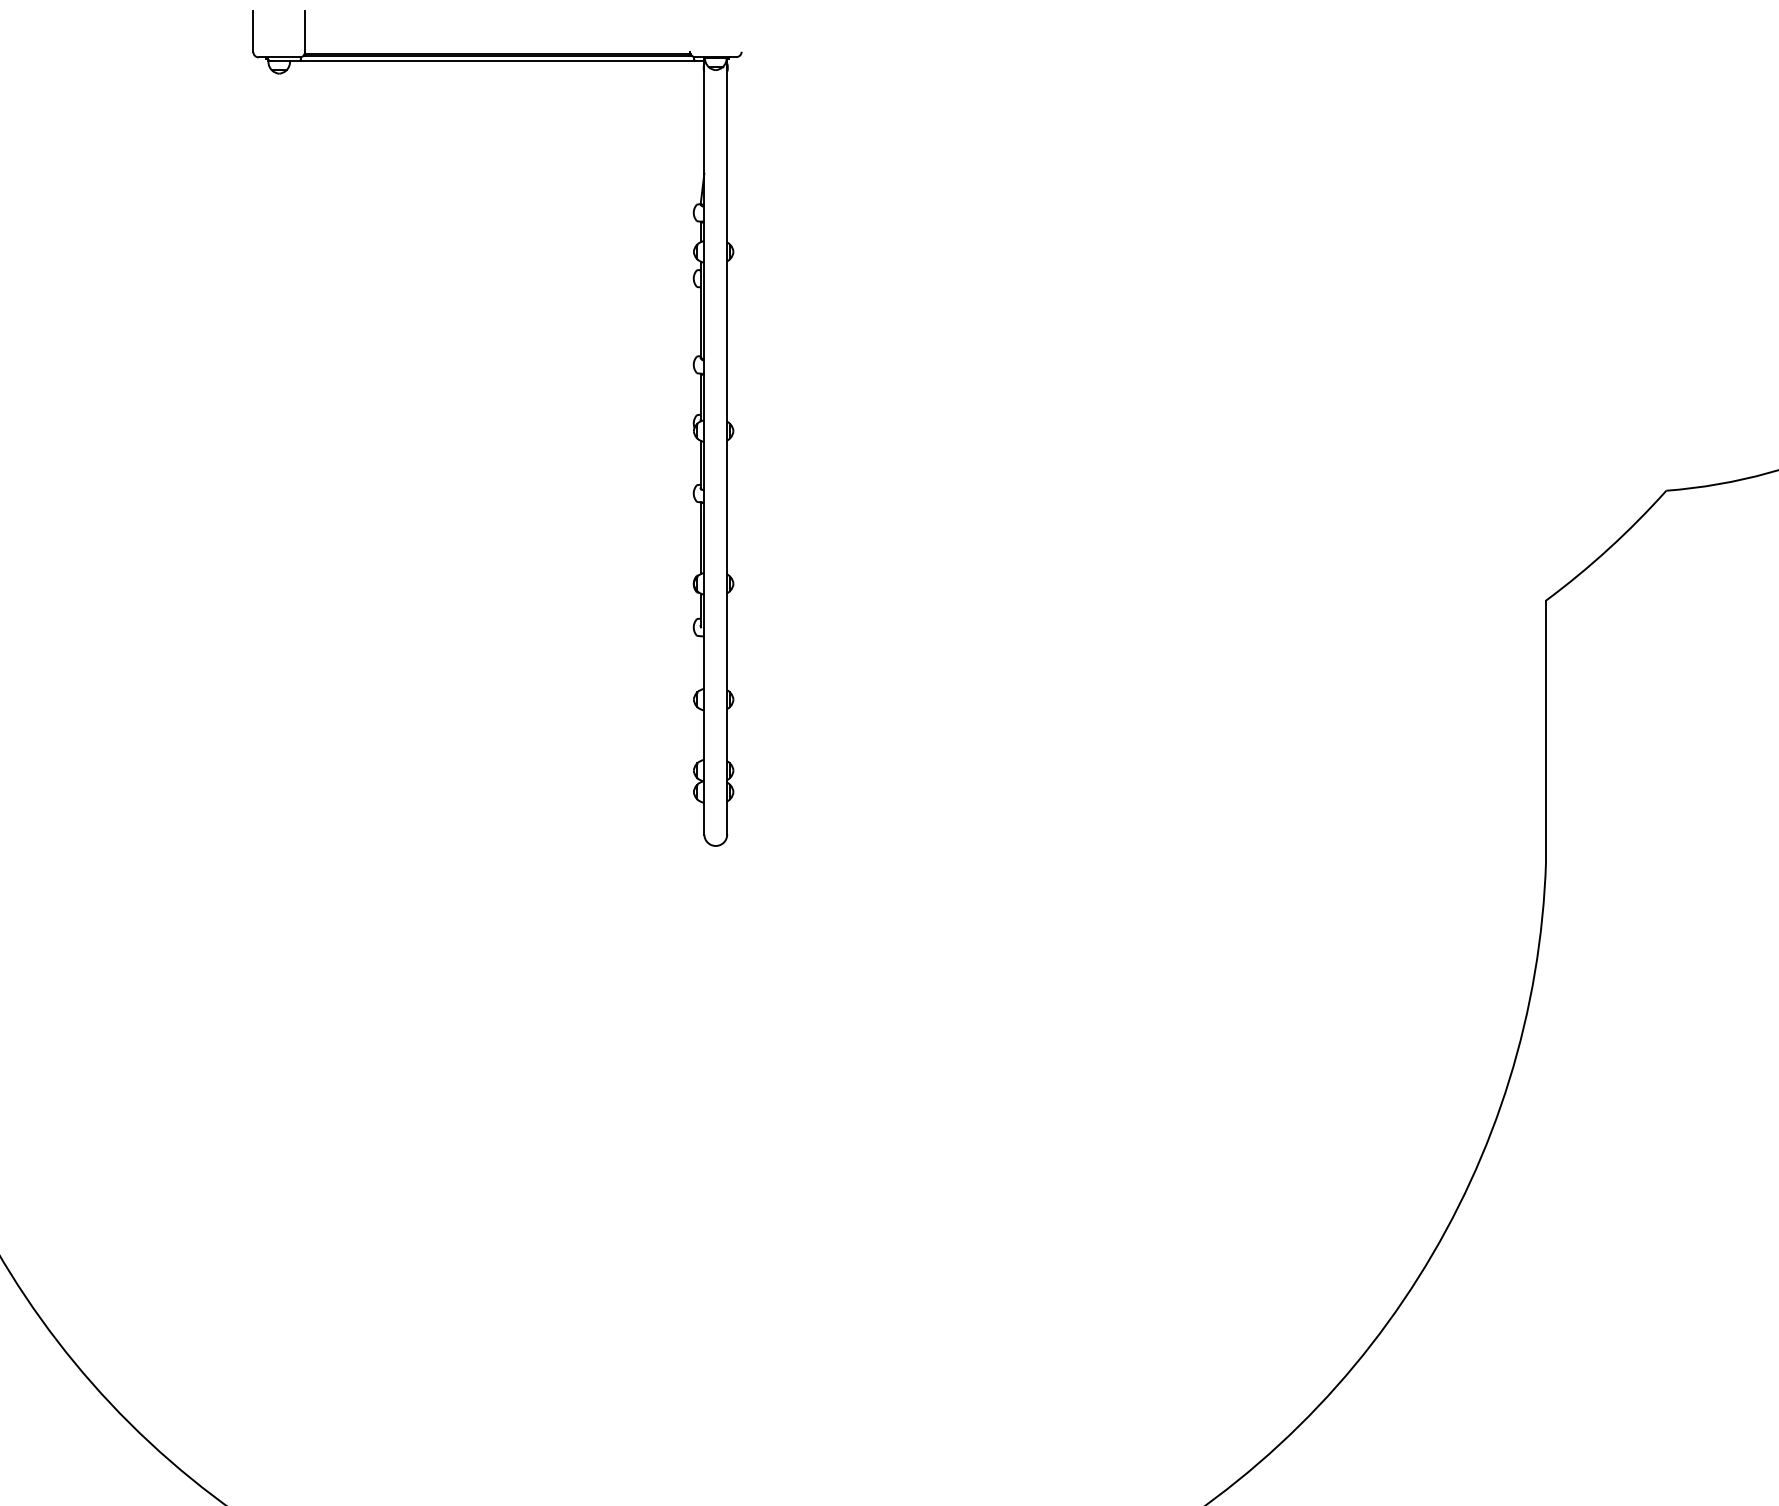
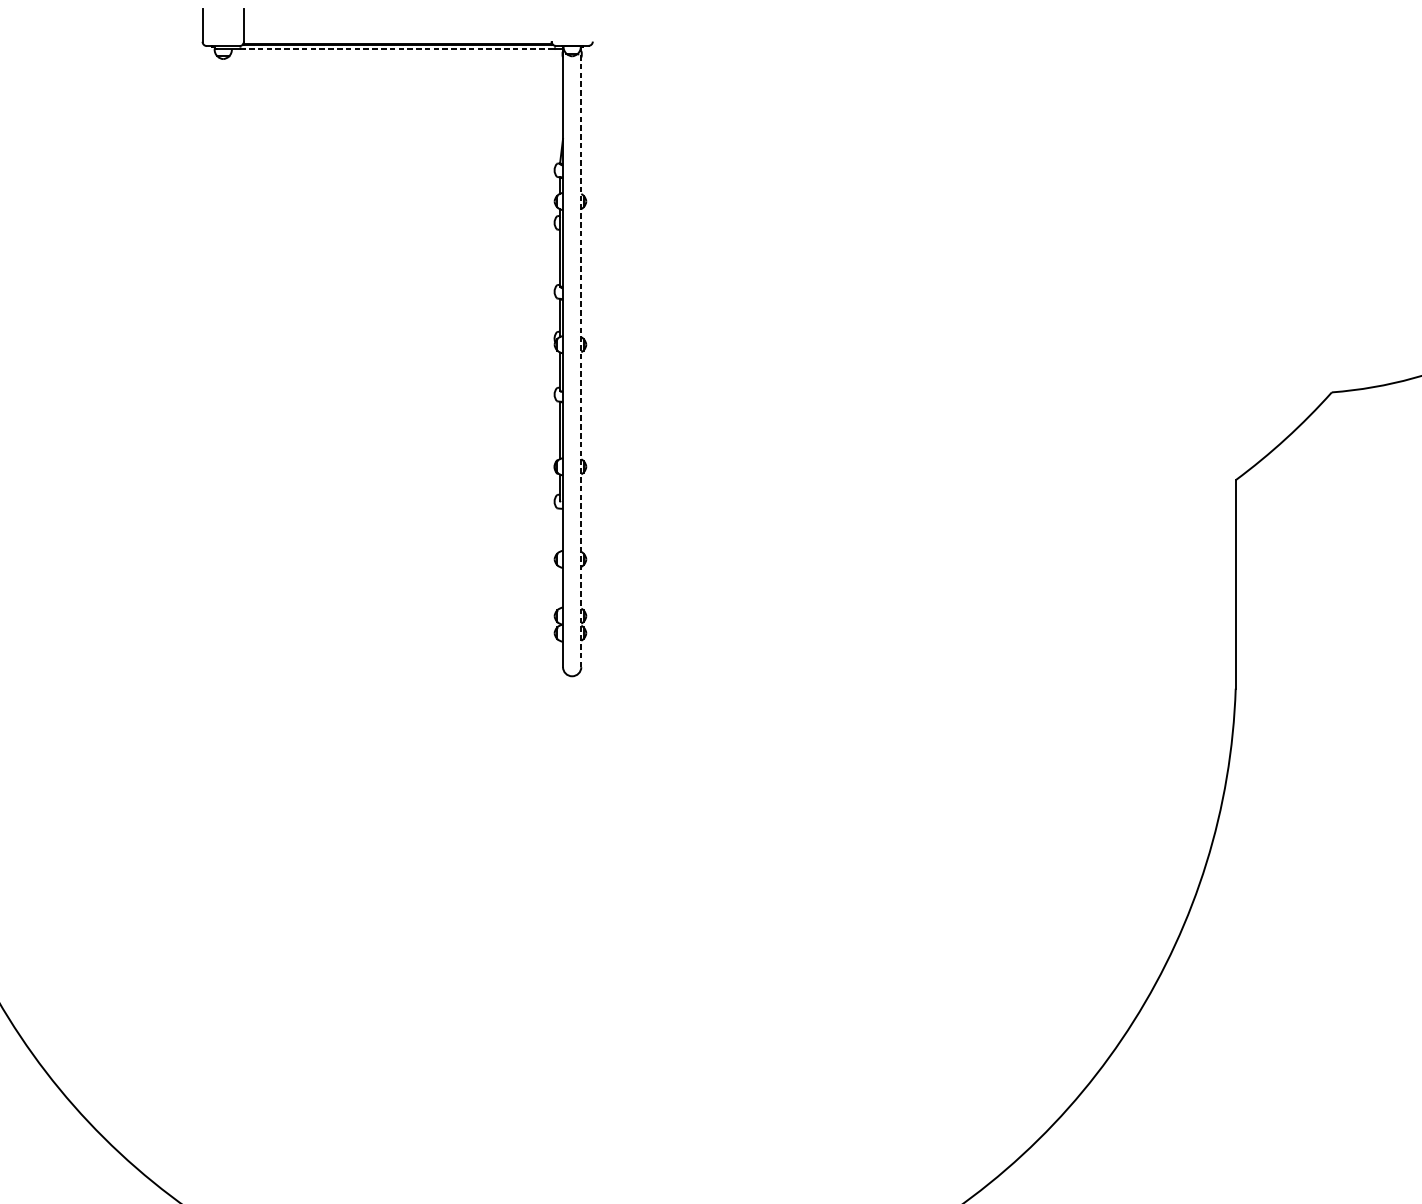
line: (498, 61) -> (398, 49), solid -> dashed
line: (727, 445) -> (581, 356), solid -> dashed

